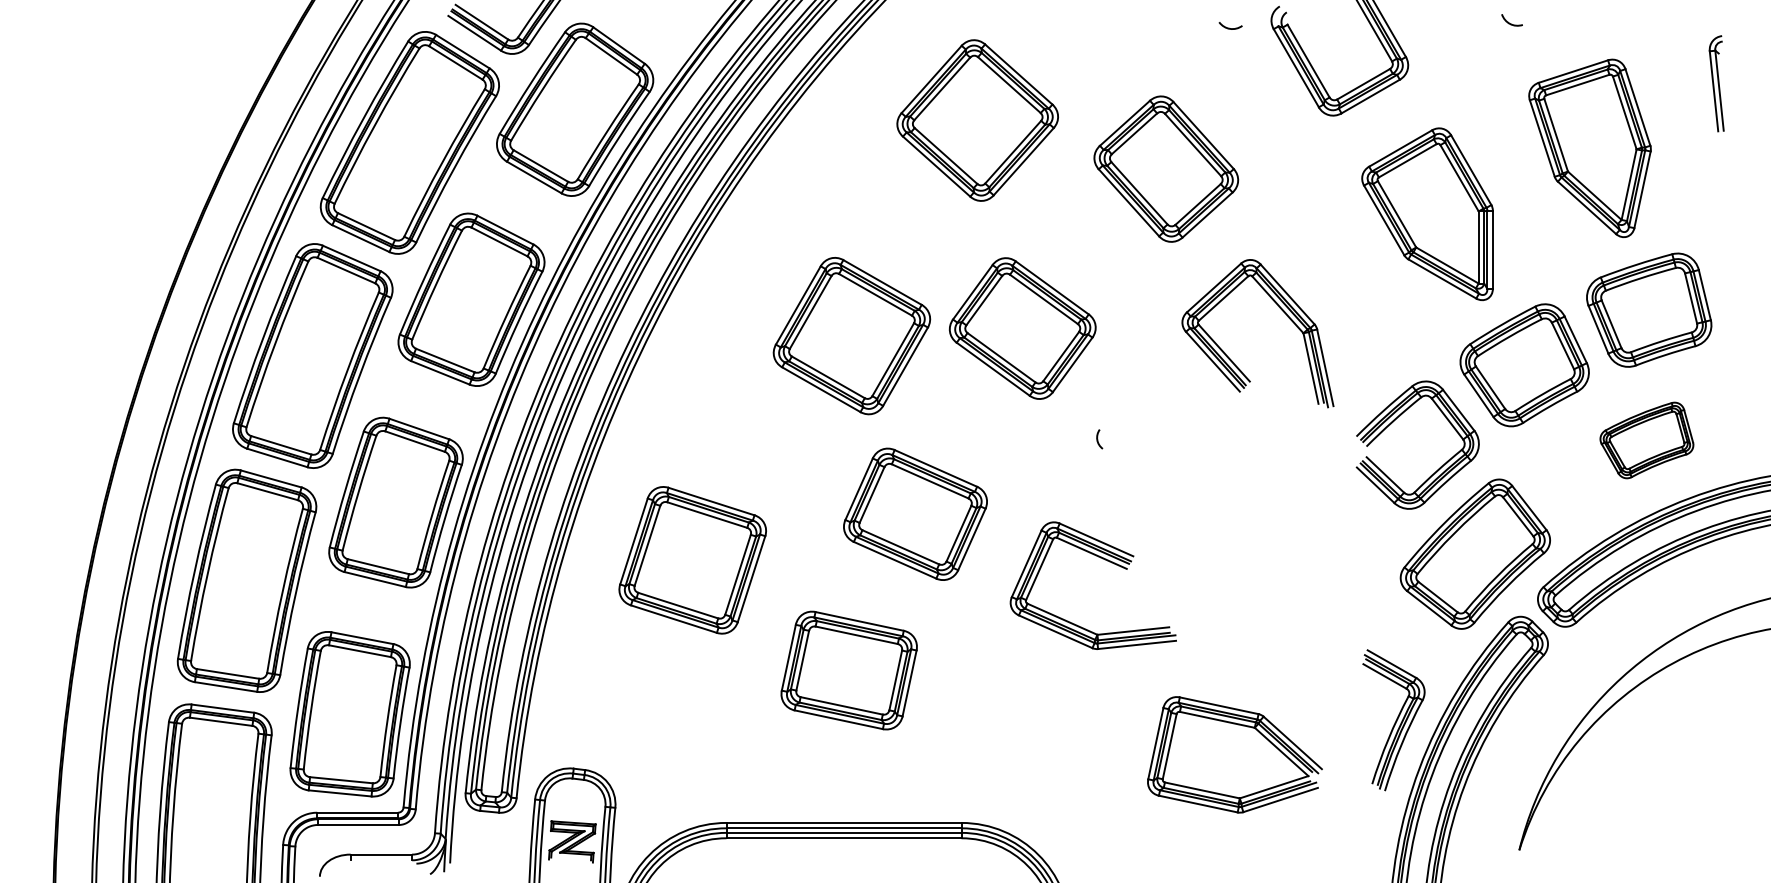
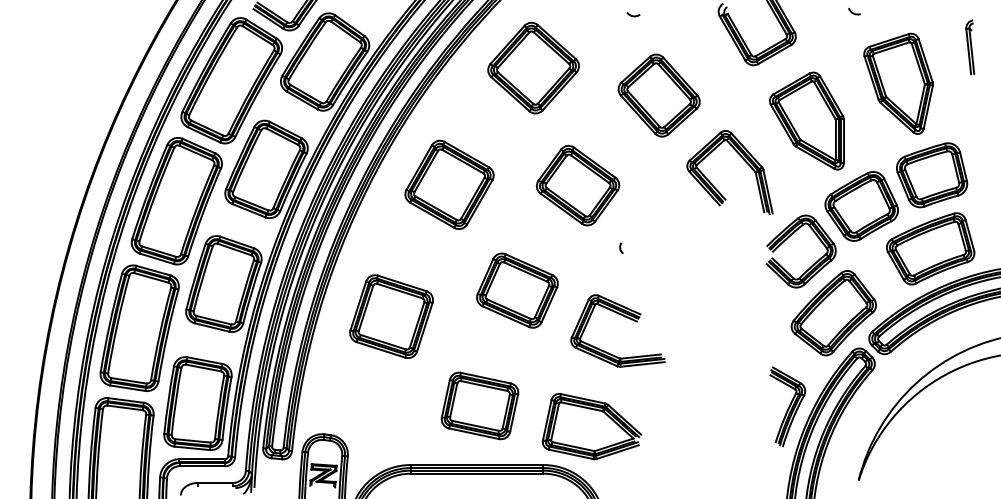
curve: (1230, 27) -> (633, 15), moved
part: (977, 119) -> (533, 67), moved
part: (1280, 310) -> (742, 159), moved
part: (851, 335) -> (449, 184), moved
part: (1646, 439) -> (930, 248), size x1.67
part: (848, 669) -> (479, 405), moved
part: (1234, 754) -> (591, 426), moved

